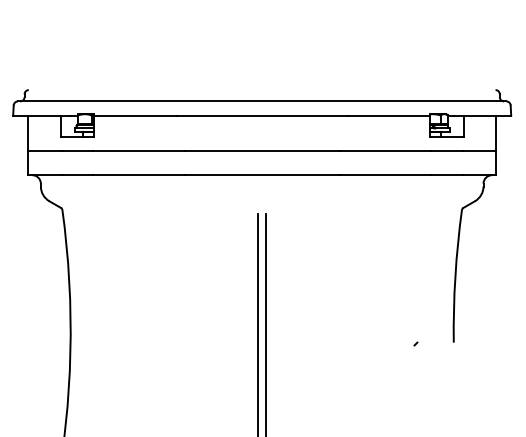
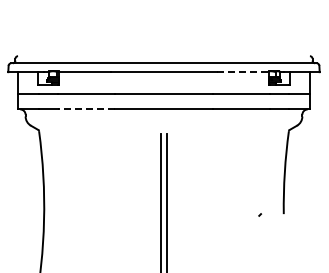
line: (389, 116) -> (243, 72), solid -> dashed
line: (138, 175) -> (86, 109), solid -> dashed

